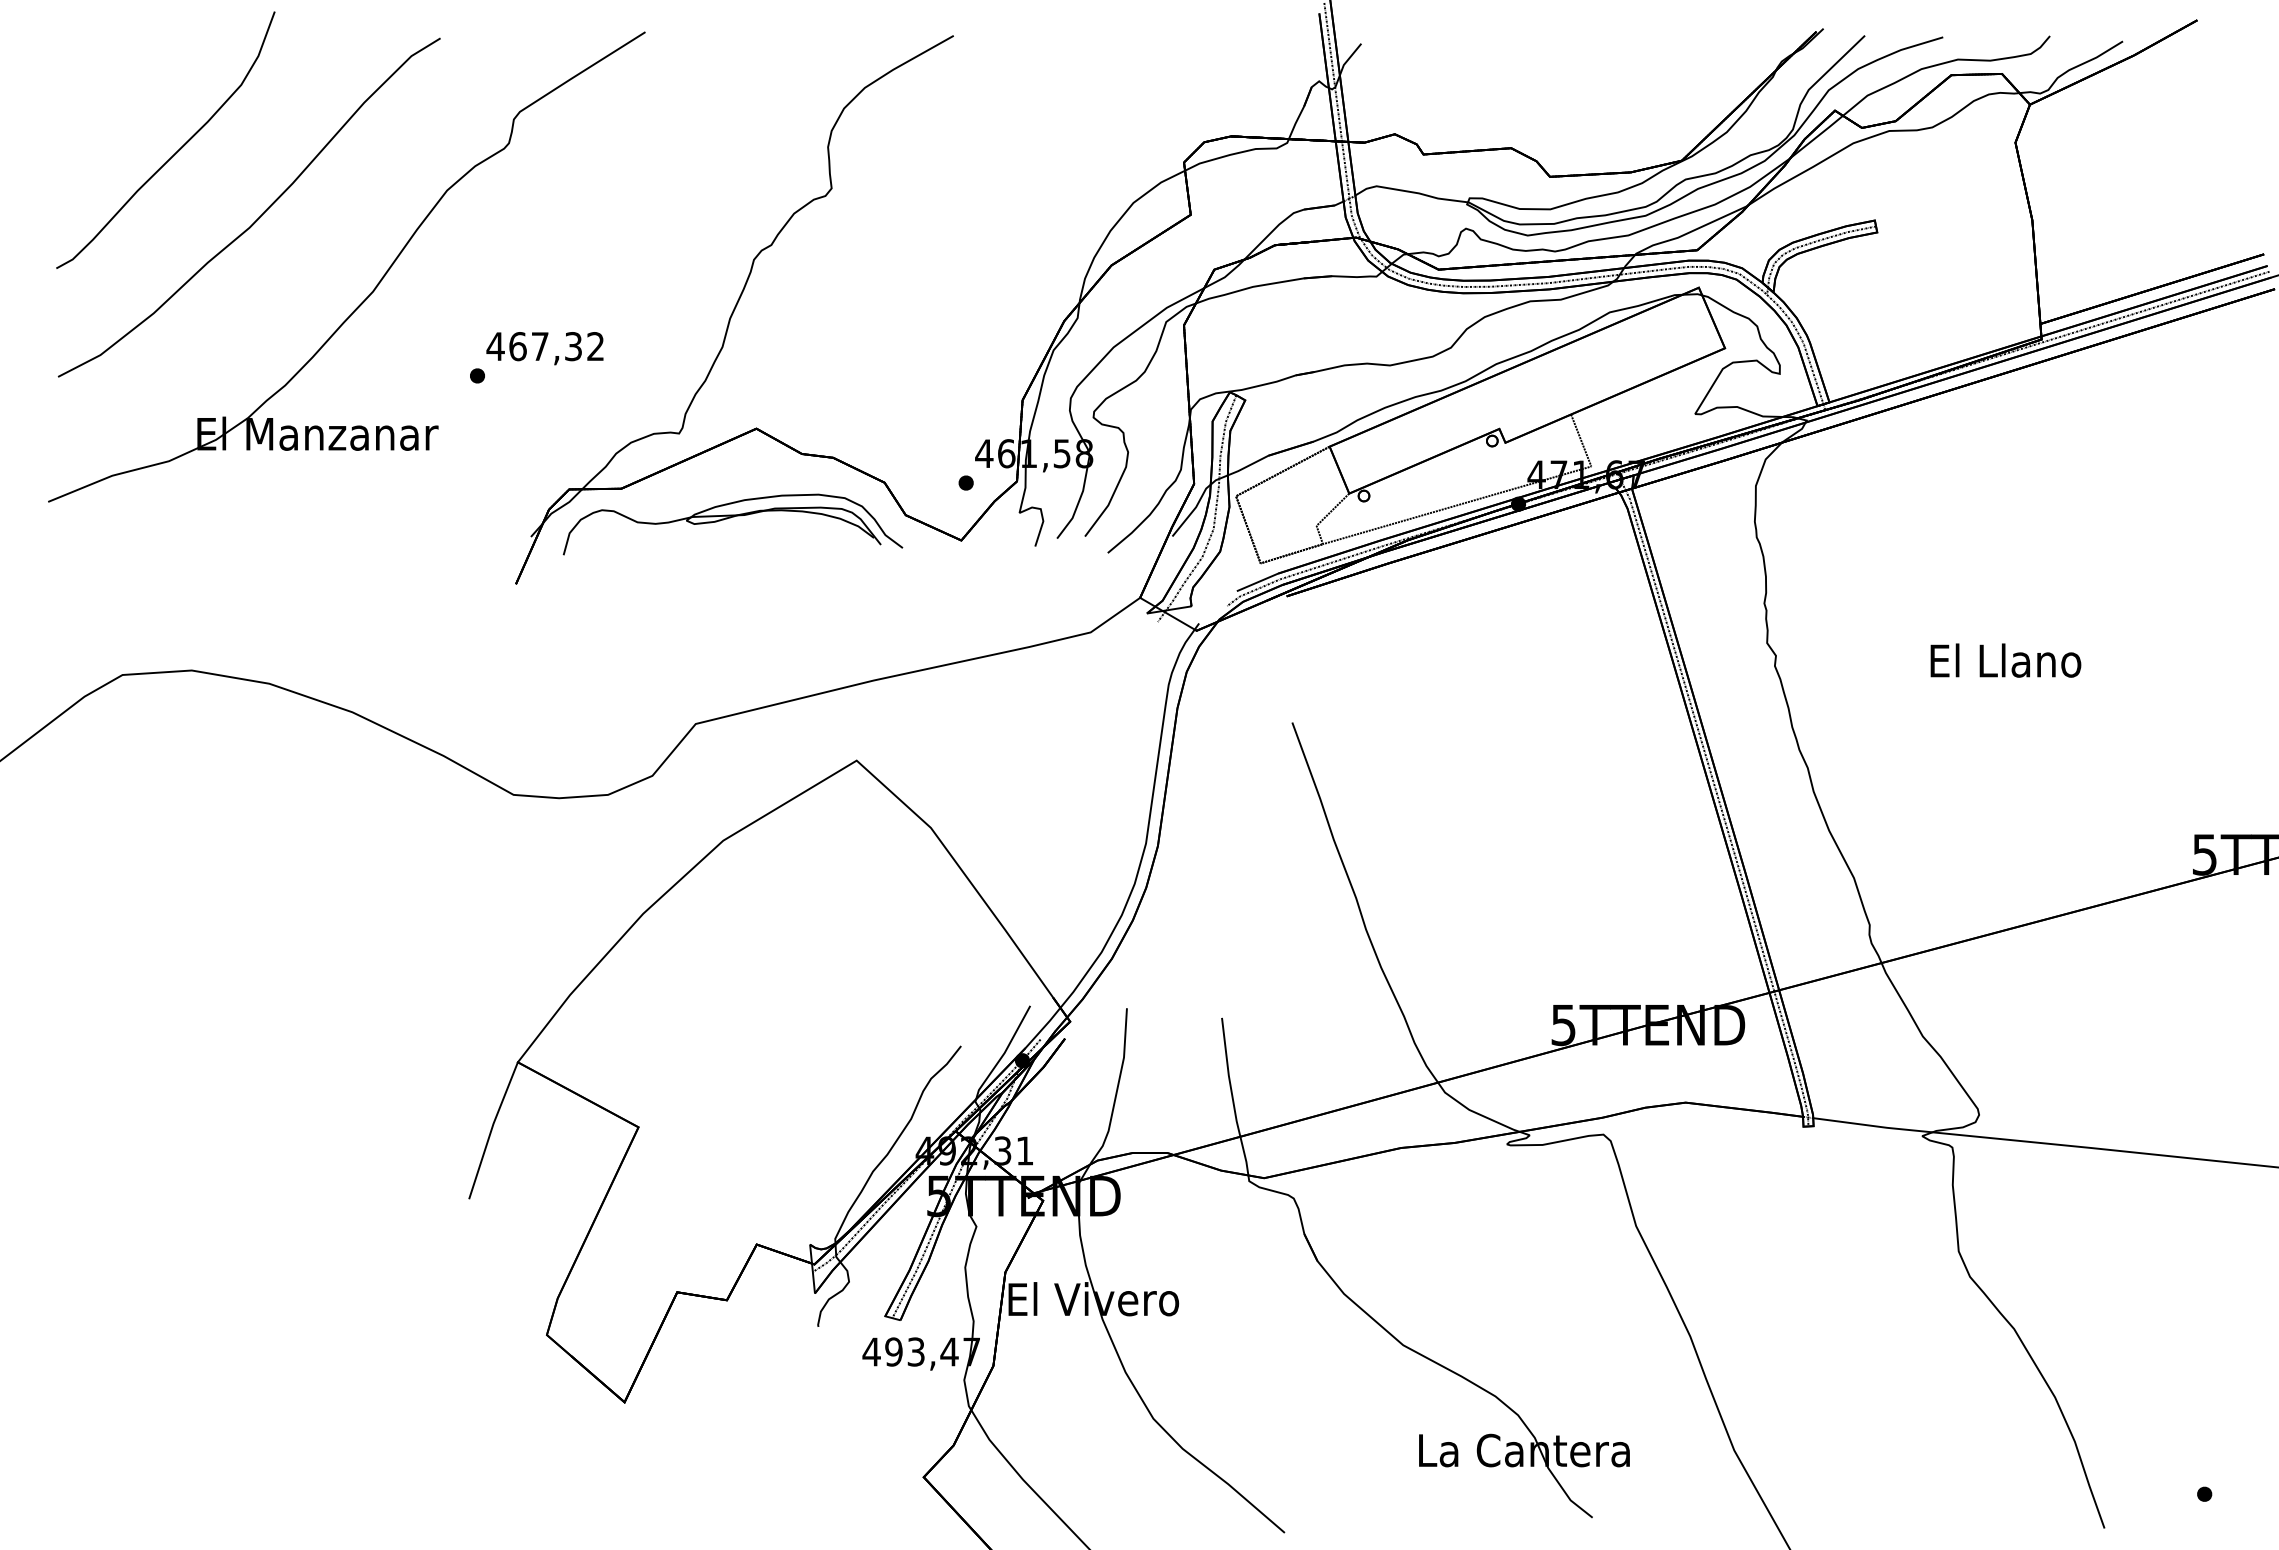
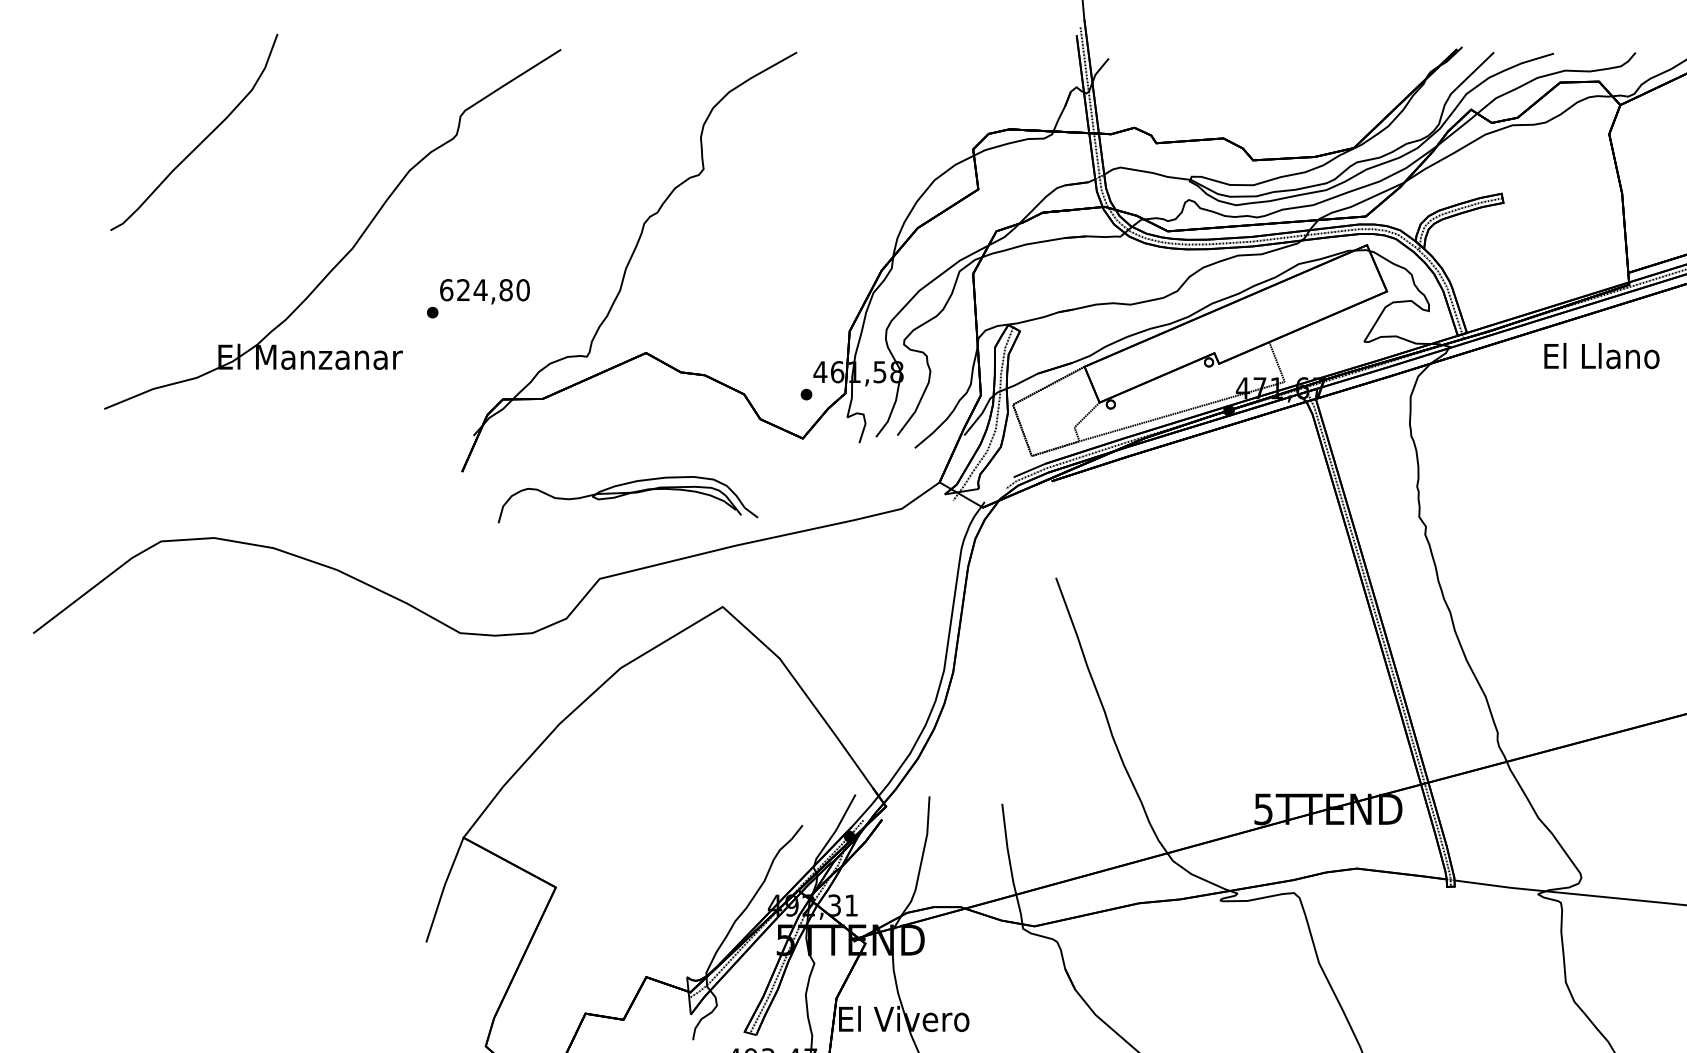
curve: (258, 217) -> (265, 191), removed
text: (545, 346) -> (484, 290), 467,32 -> 624,80
part: (730, 518) -> (626, 495), moved
text: (2005, 660) -> (1601, 355), moved

